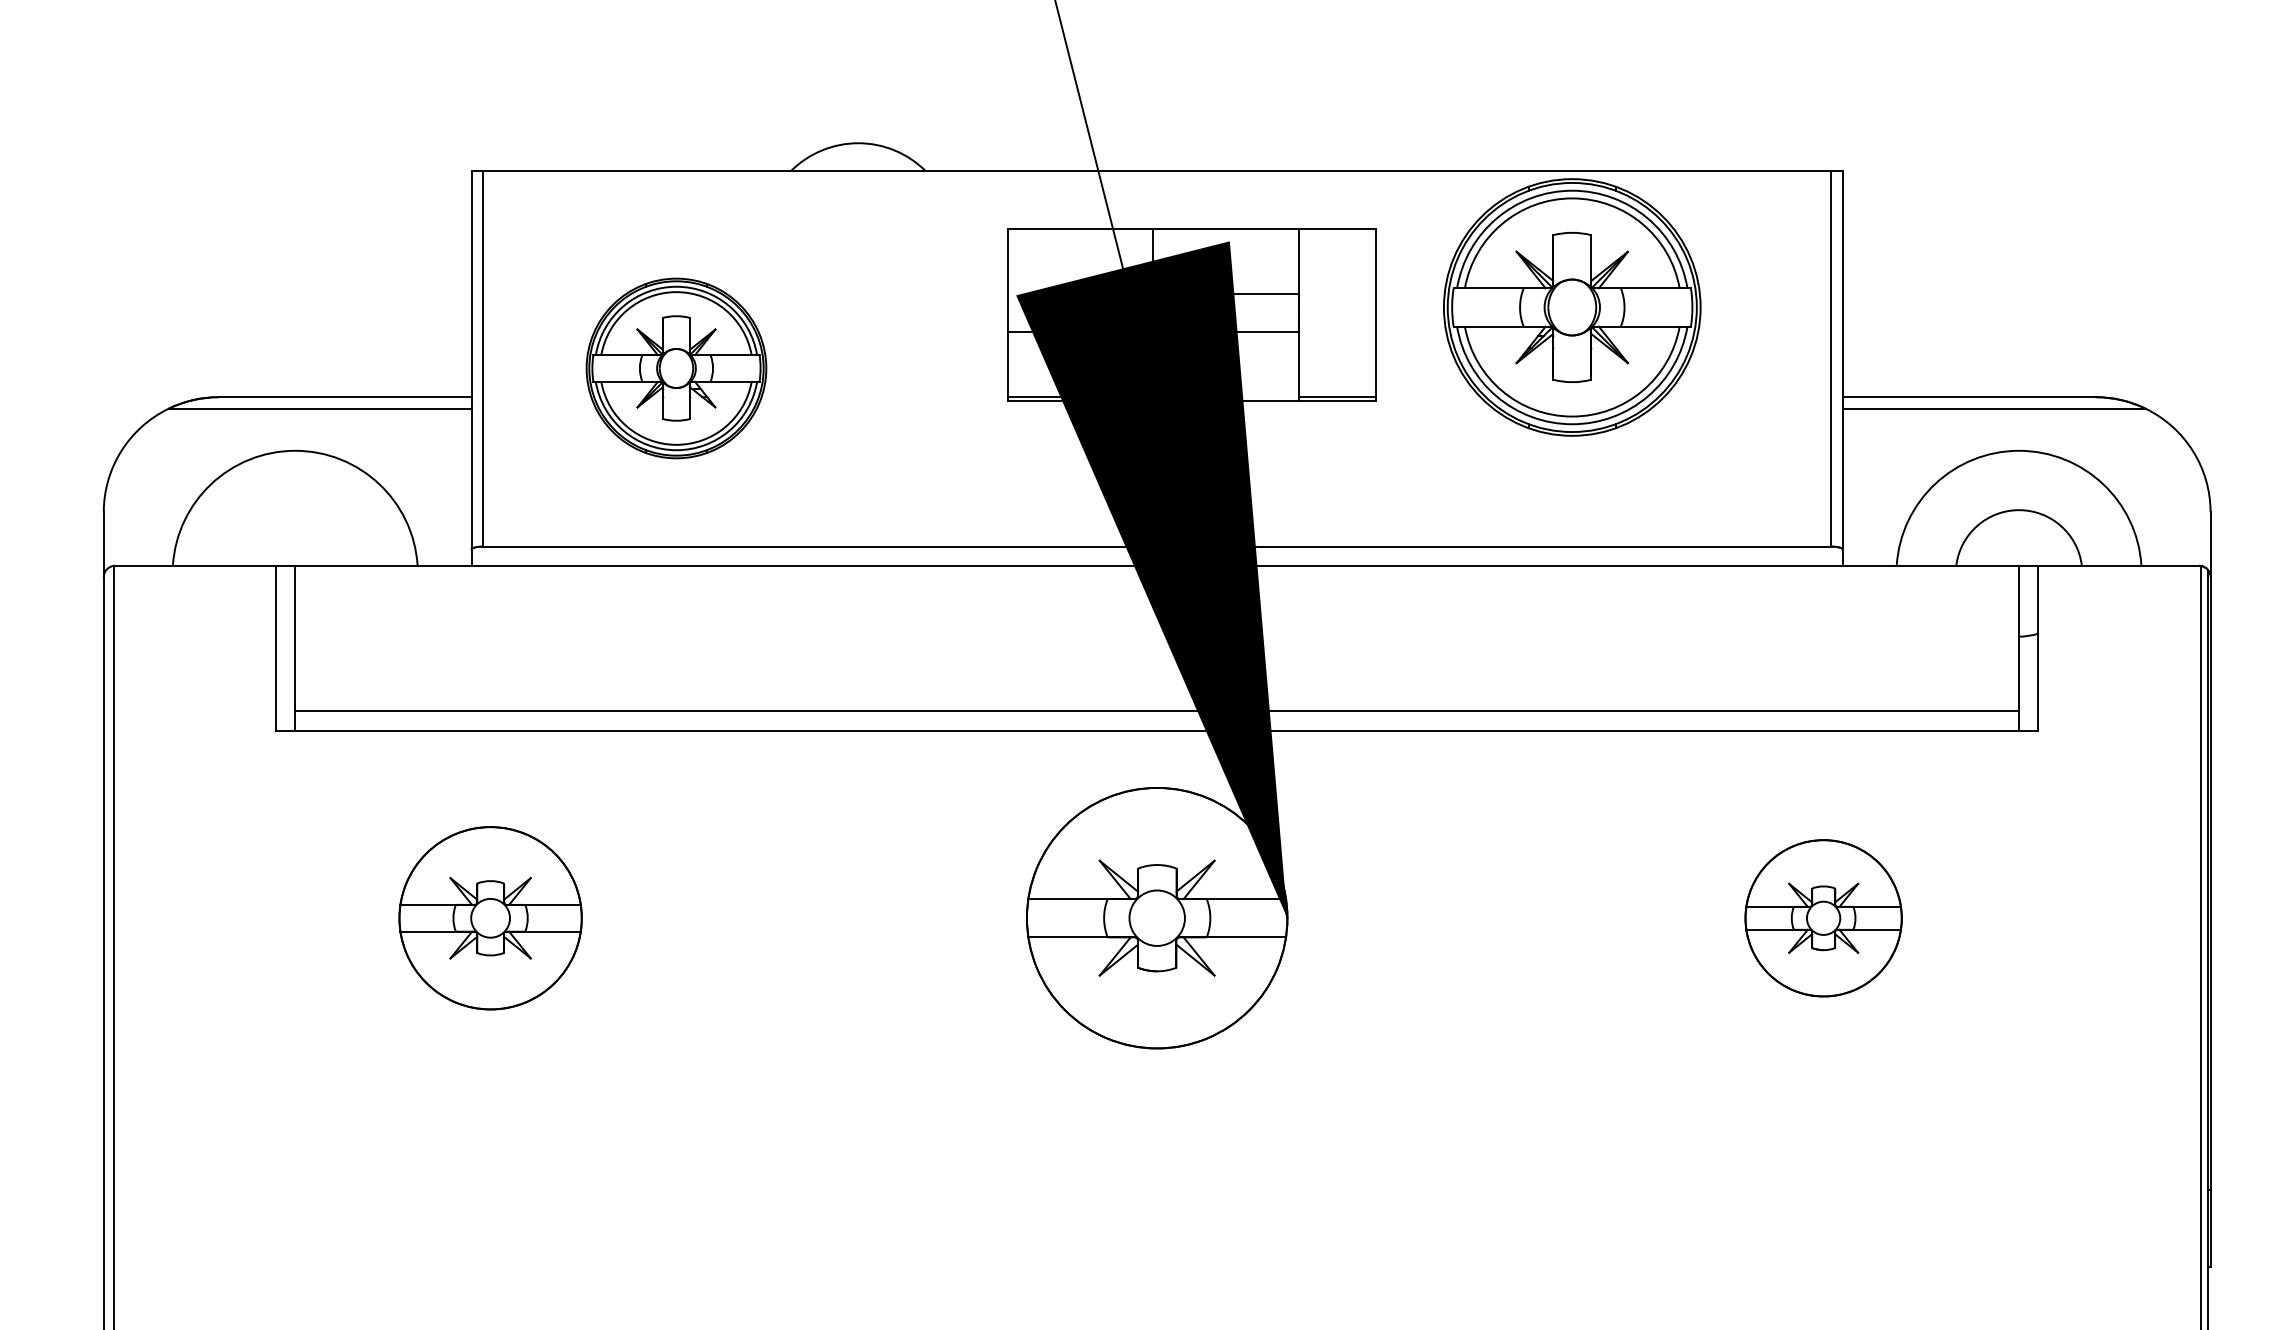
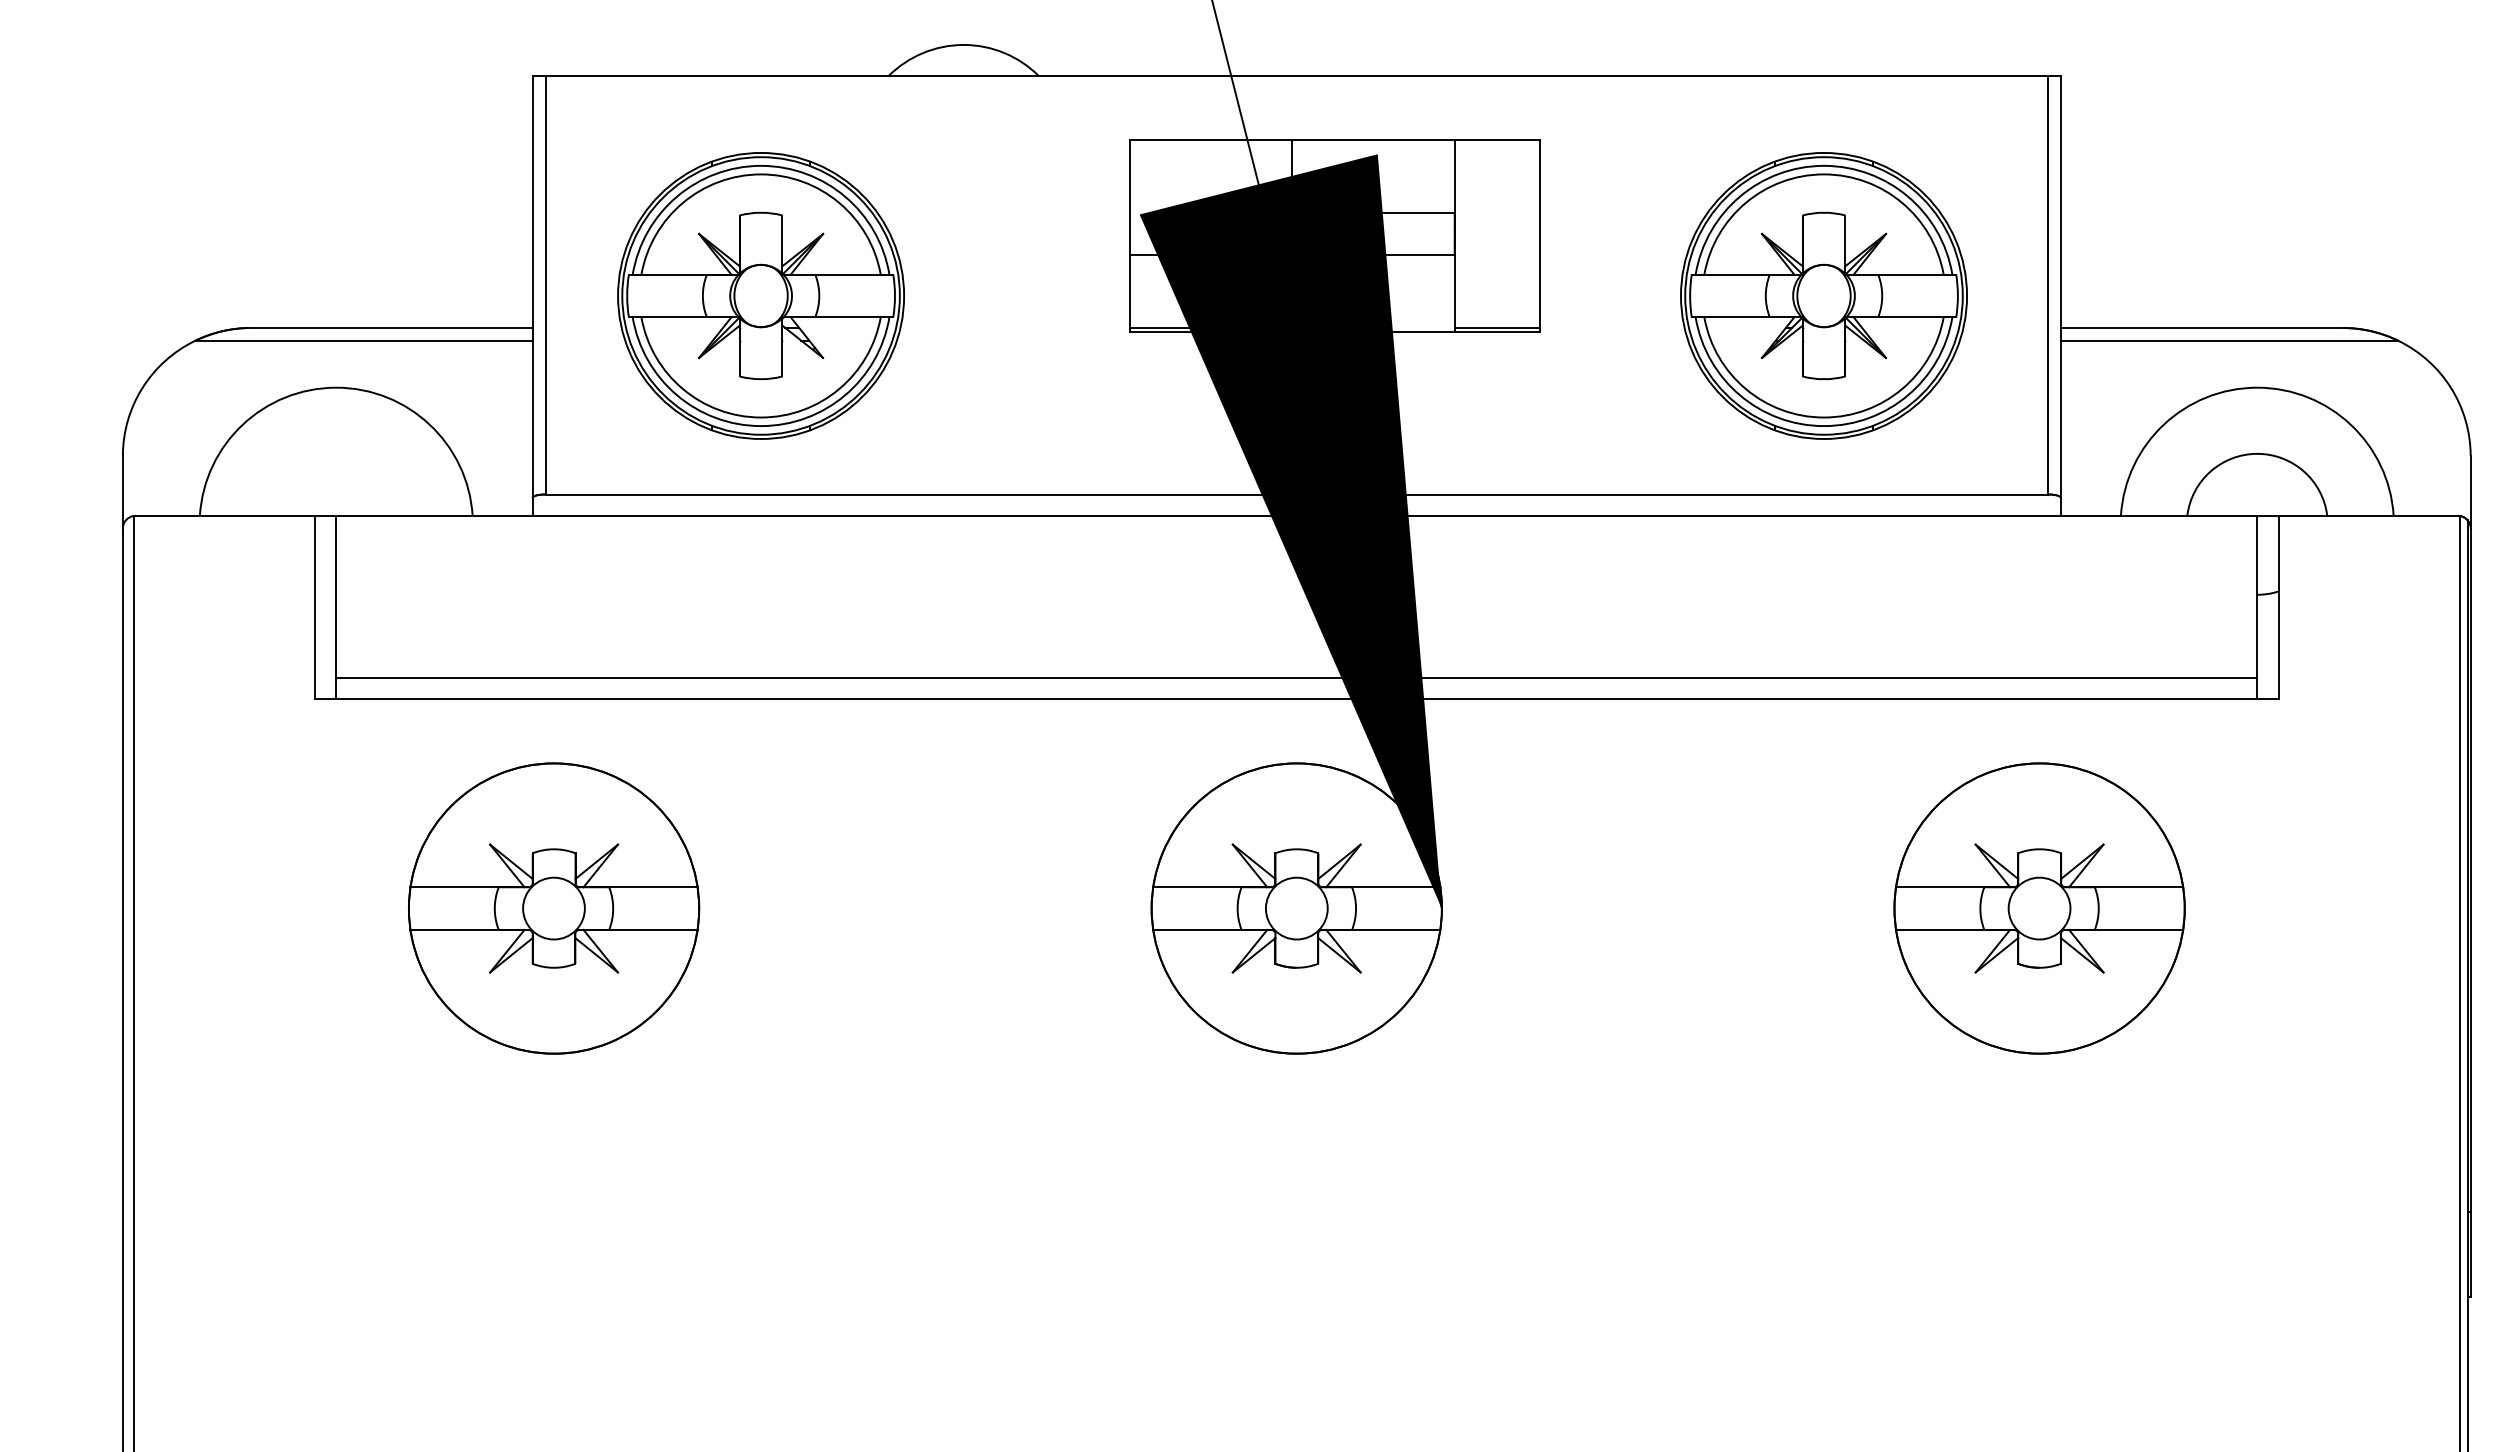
part: (1572, 307) -> (1824, 295), moved
part: (676, 368) -> (761, 295), size x1.43
part: (490, 918) -> (553, 908), size x1.43
part: (1823, 918) -> (2039, 908), size x1.67

